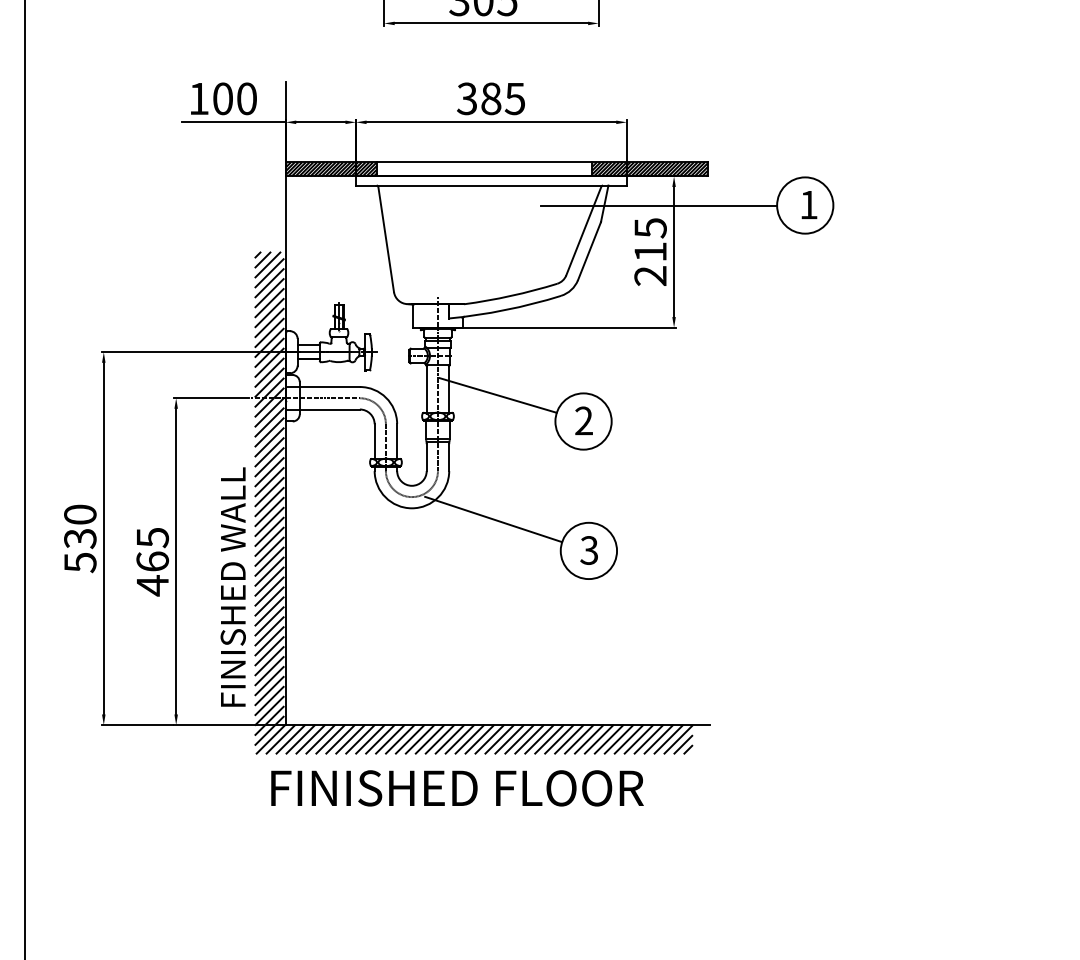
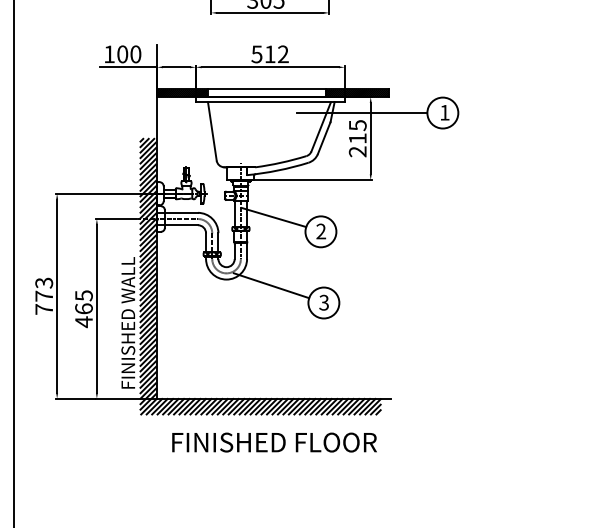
text: (491, 99) -> (270, 54), 385 -> 512
text: (80, 539) -> (44, 296), 530 -> 773
text: (457, 788) -> (274, 442), moved

